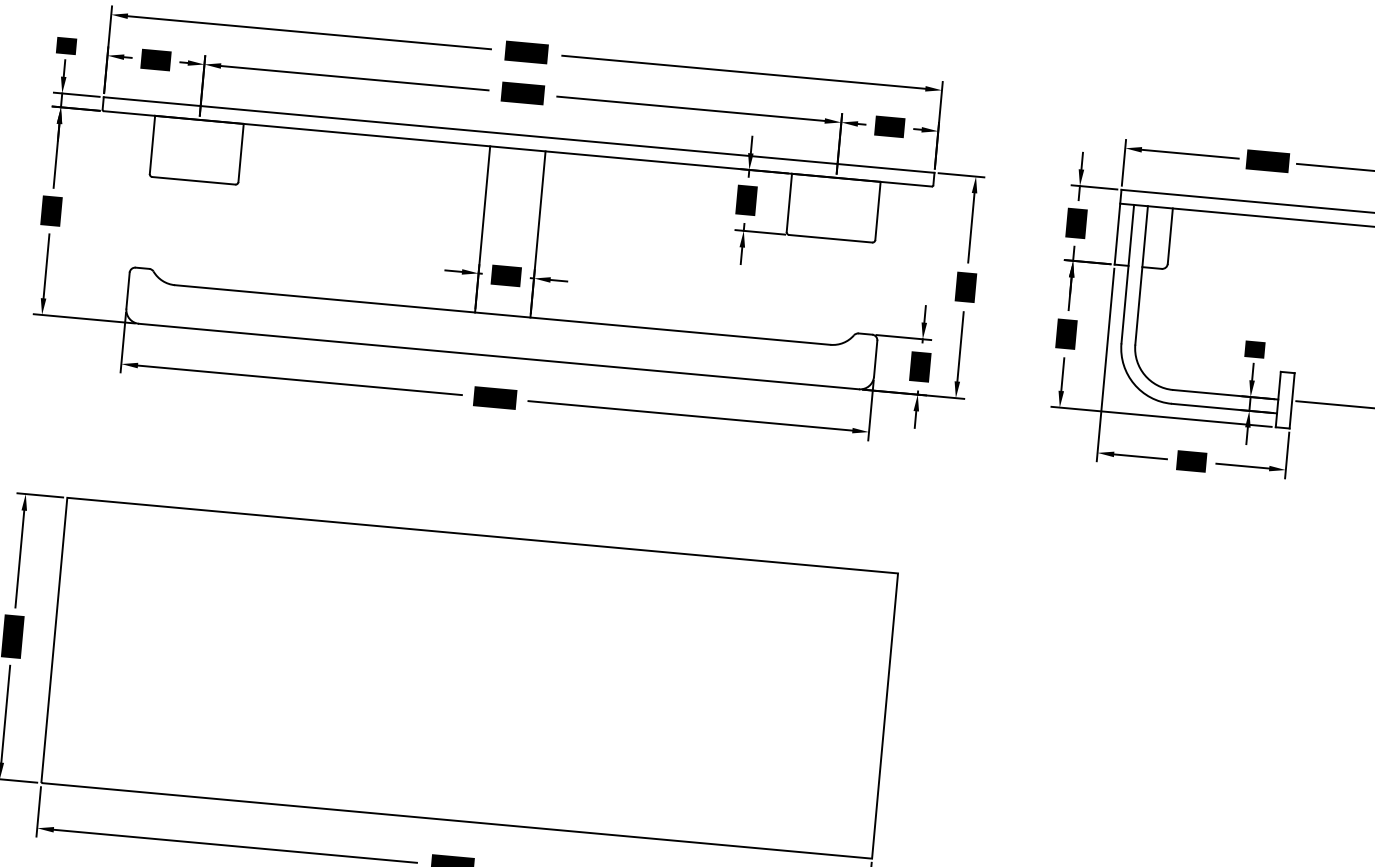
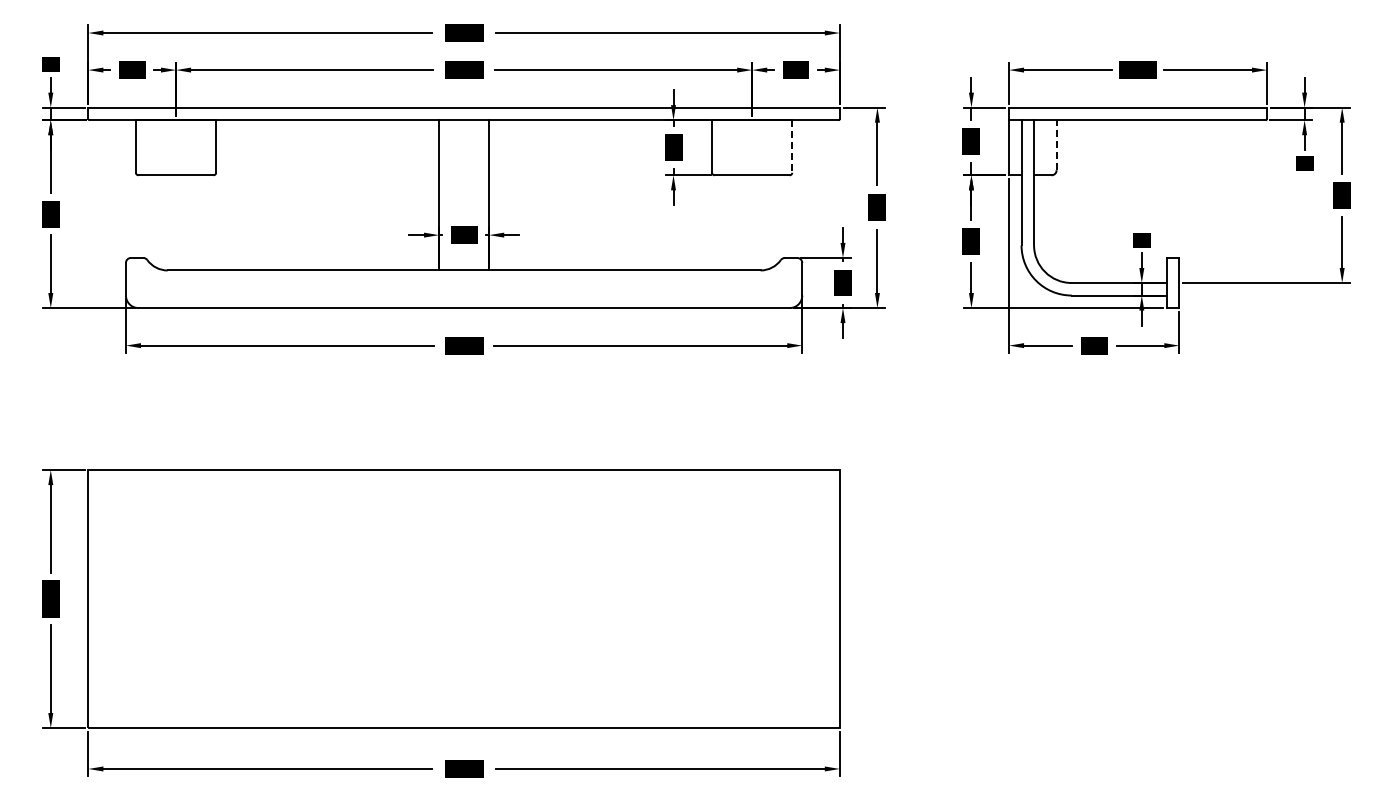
line: (878, 210) -> (792, 146), solid -> dashed
line: (1170, 235) -> (1056, 144), solid -> dashed

